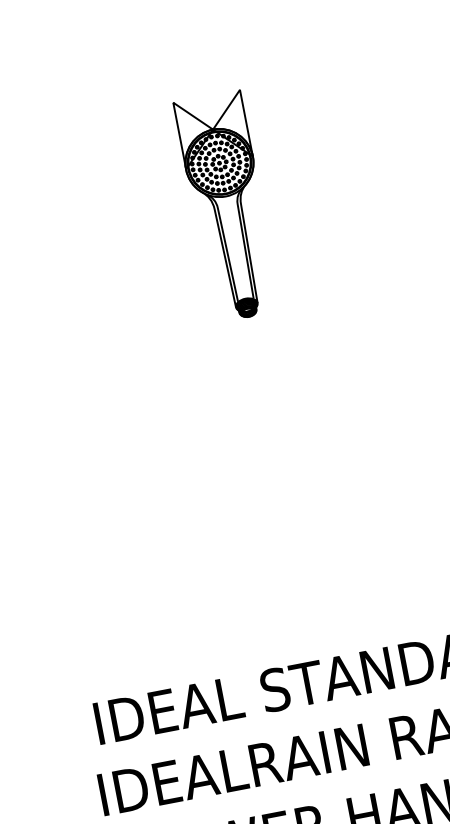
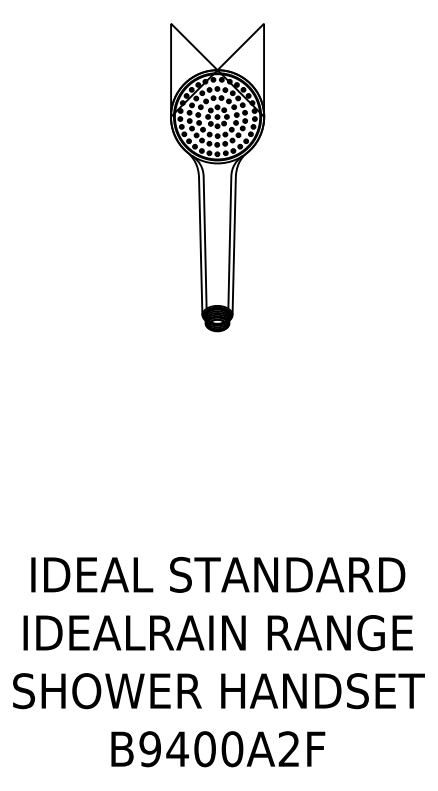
part: (227, 206) -> (217, 177), size x1.67

